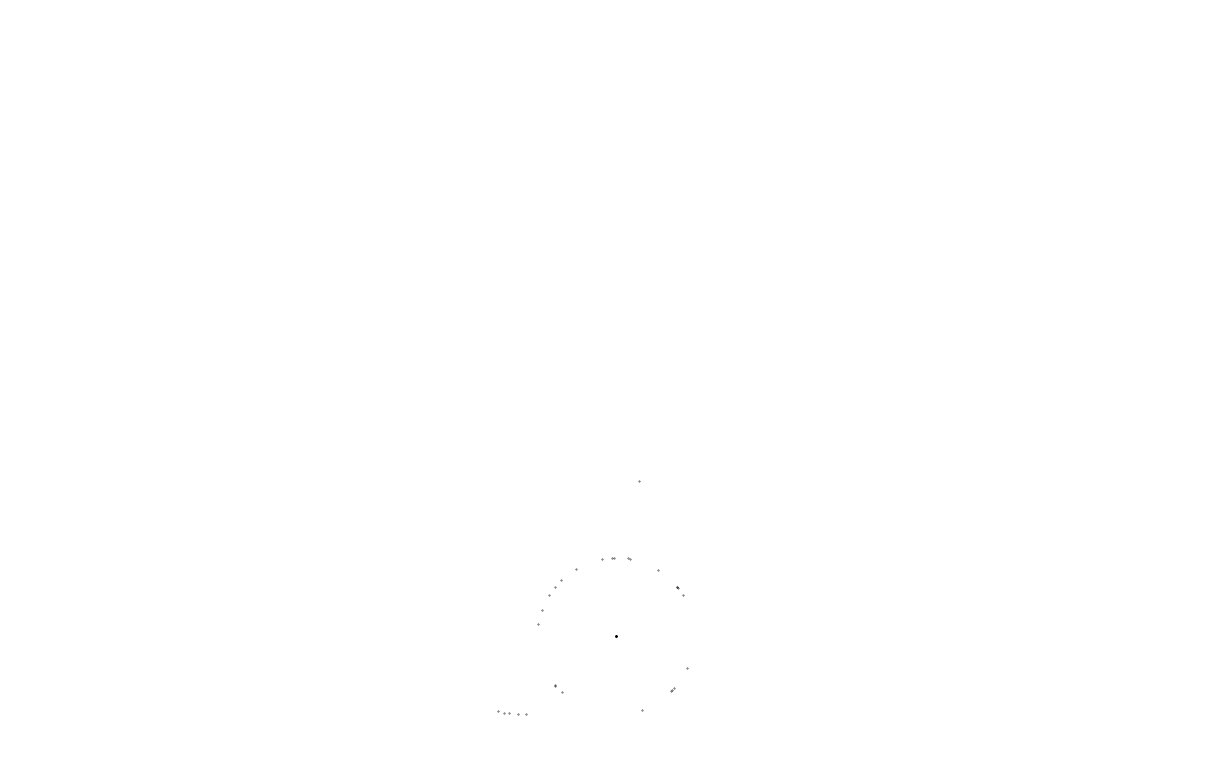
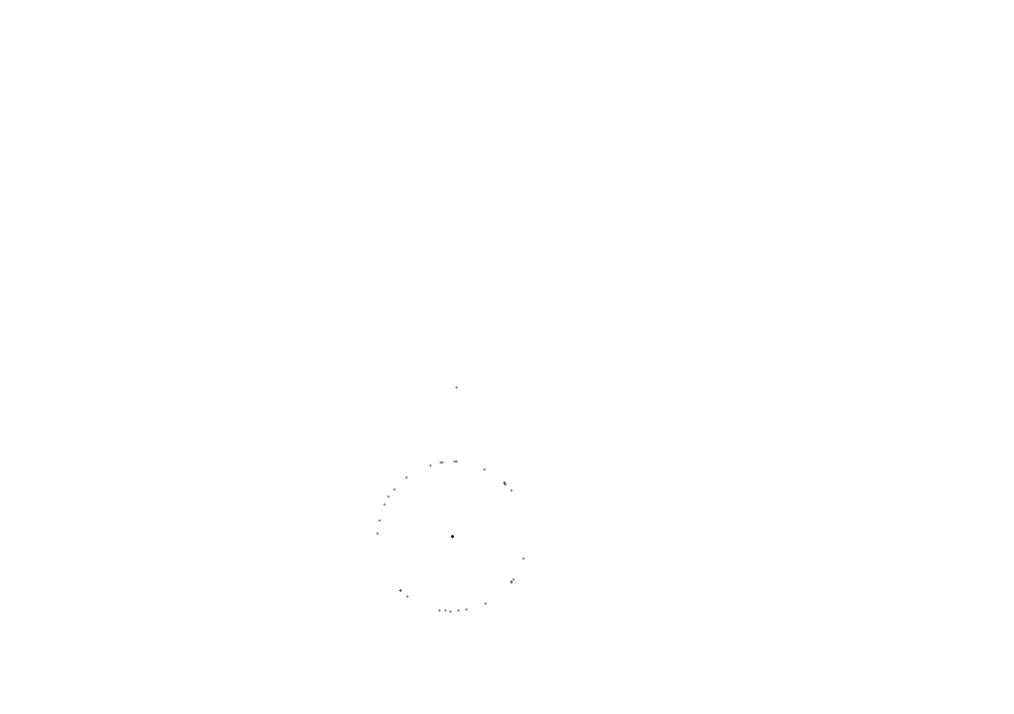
part: (512, 712) -> (453, 609), moved

